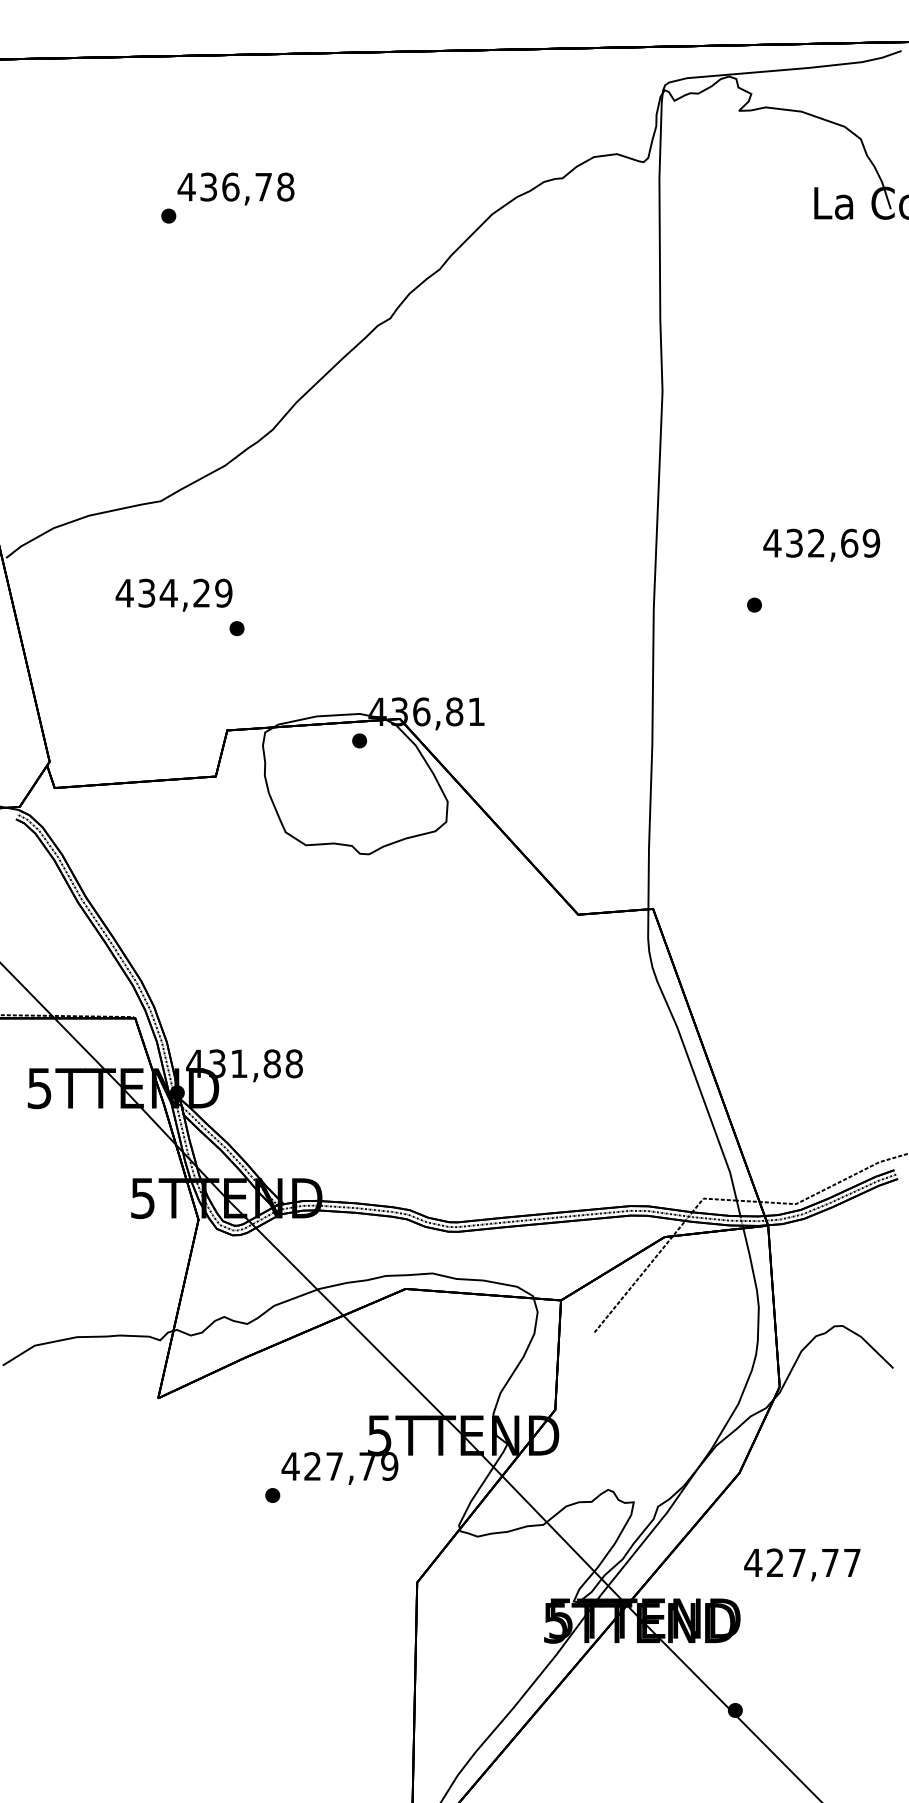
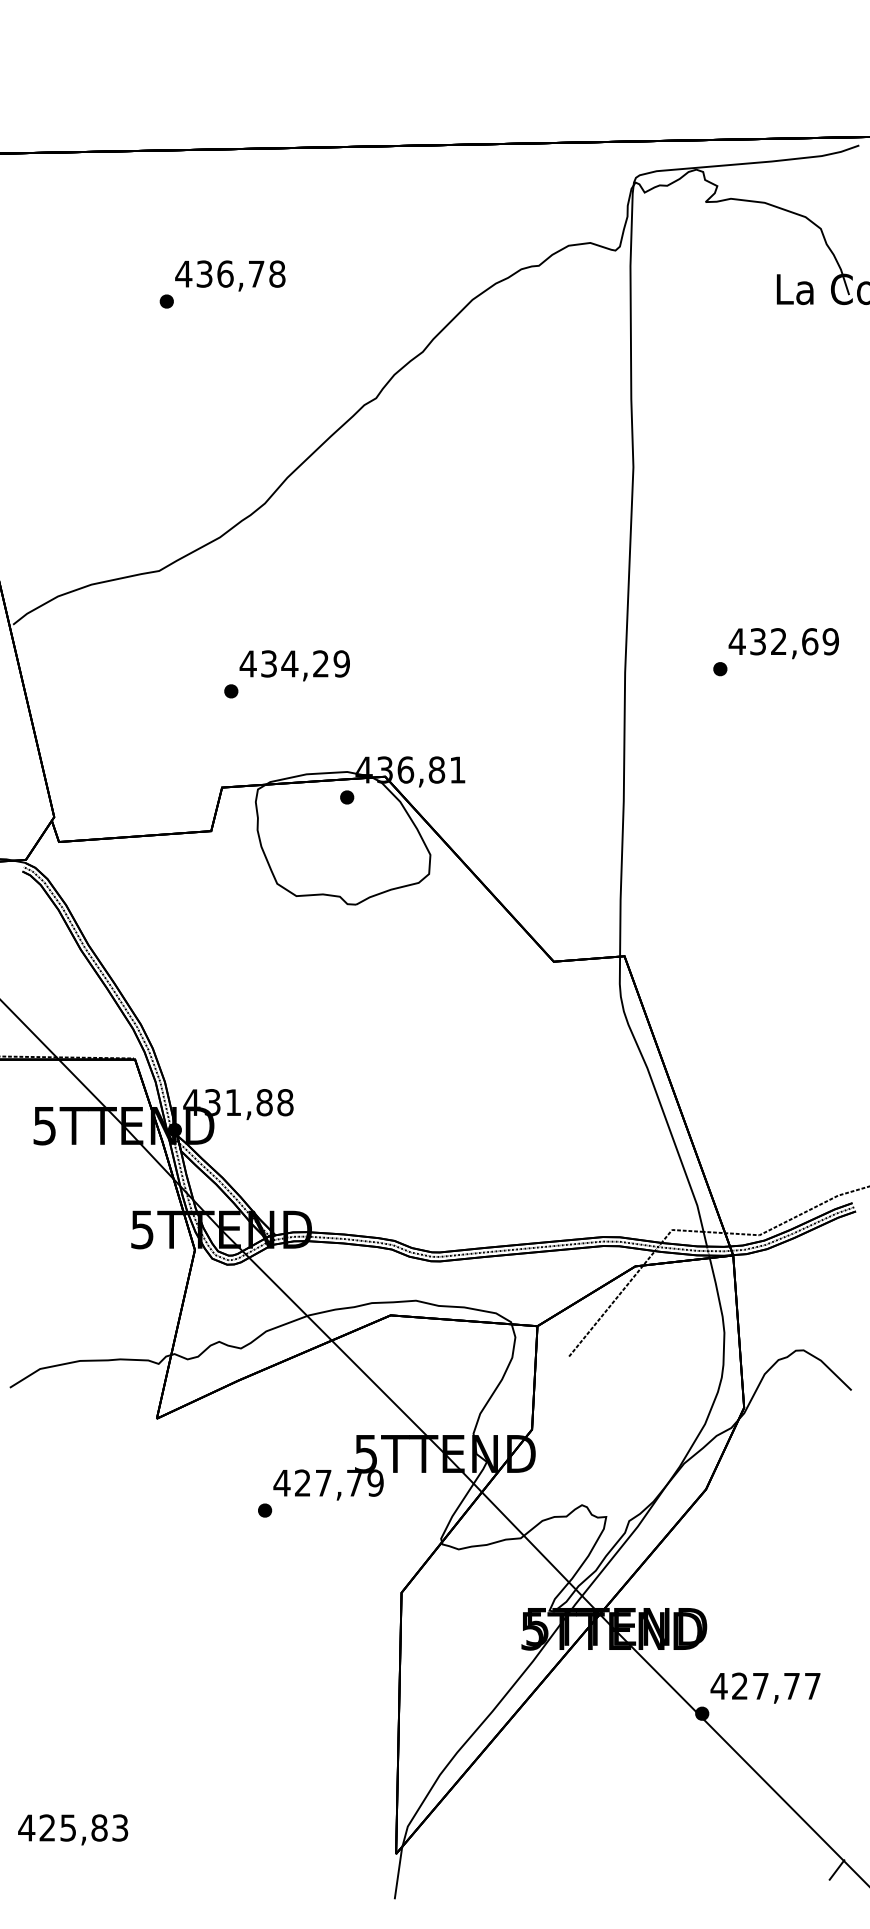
text: (821, 545) -> (783, 643), moved
text: (173, 594) -> (294, 665), moved
text: (802, 1564) -> (765, 1687), moved

